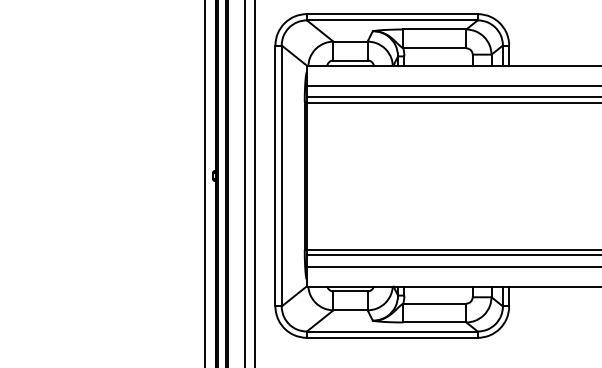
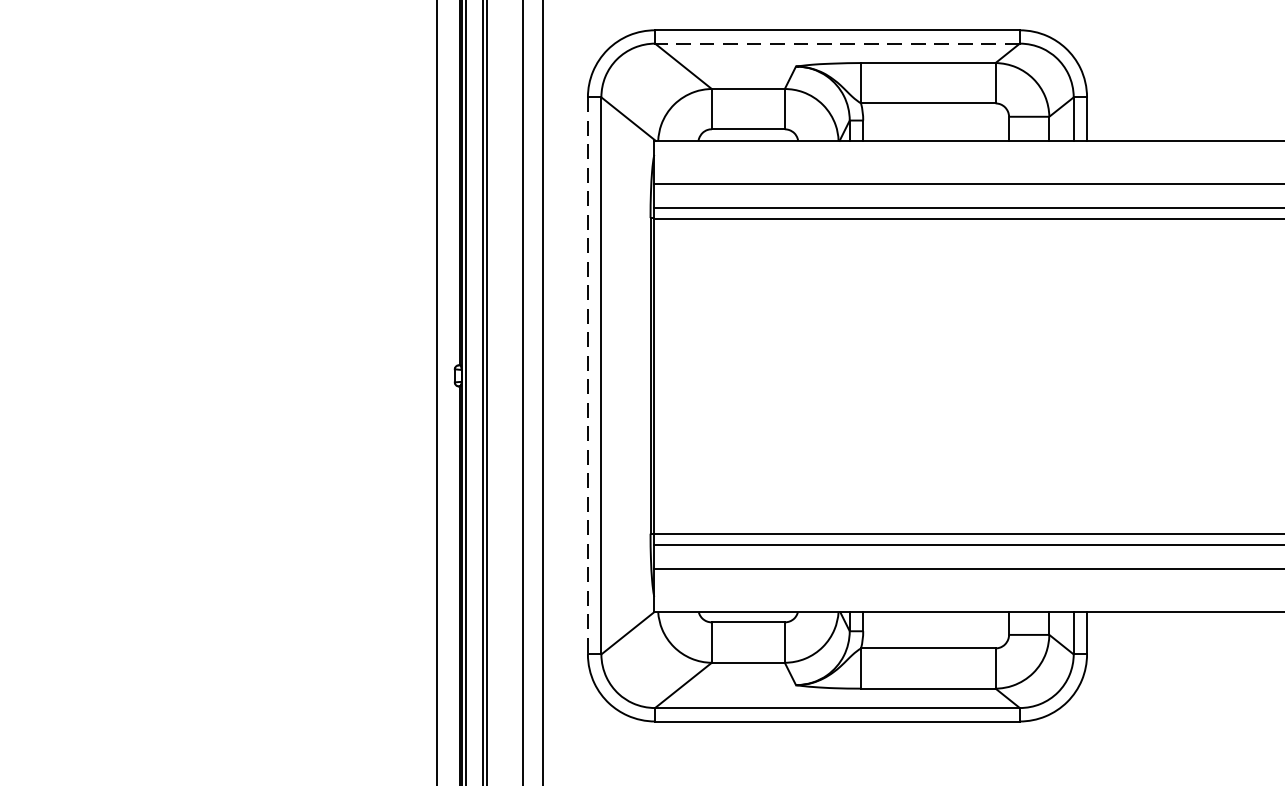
line: (391, 20) -> (835, 43), solid -> dashed
line: (275, 176) -> (588, 376), solid -> dashed

